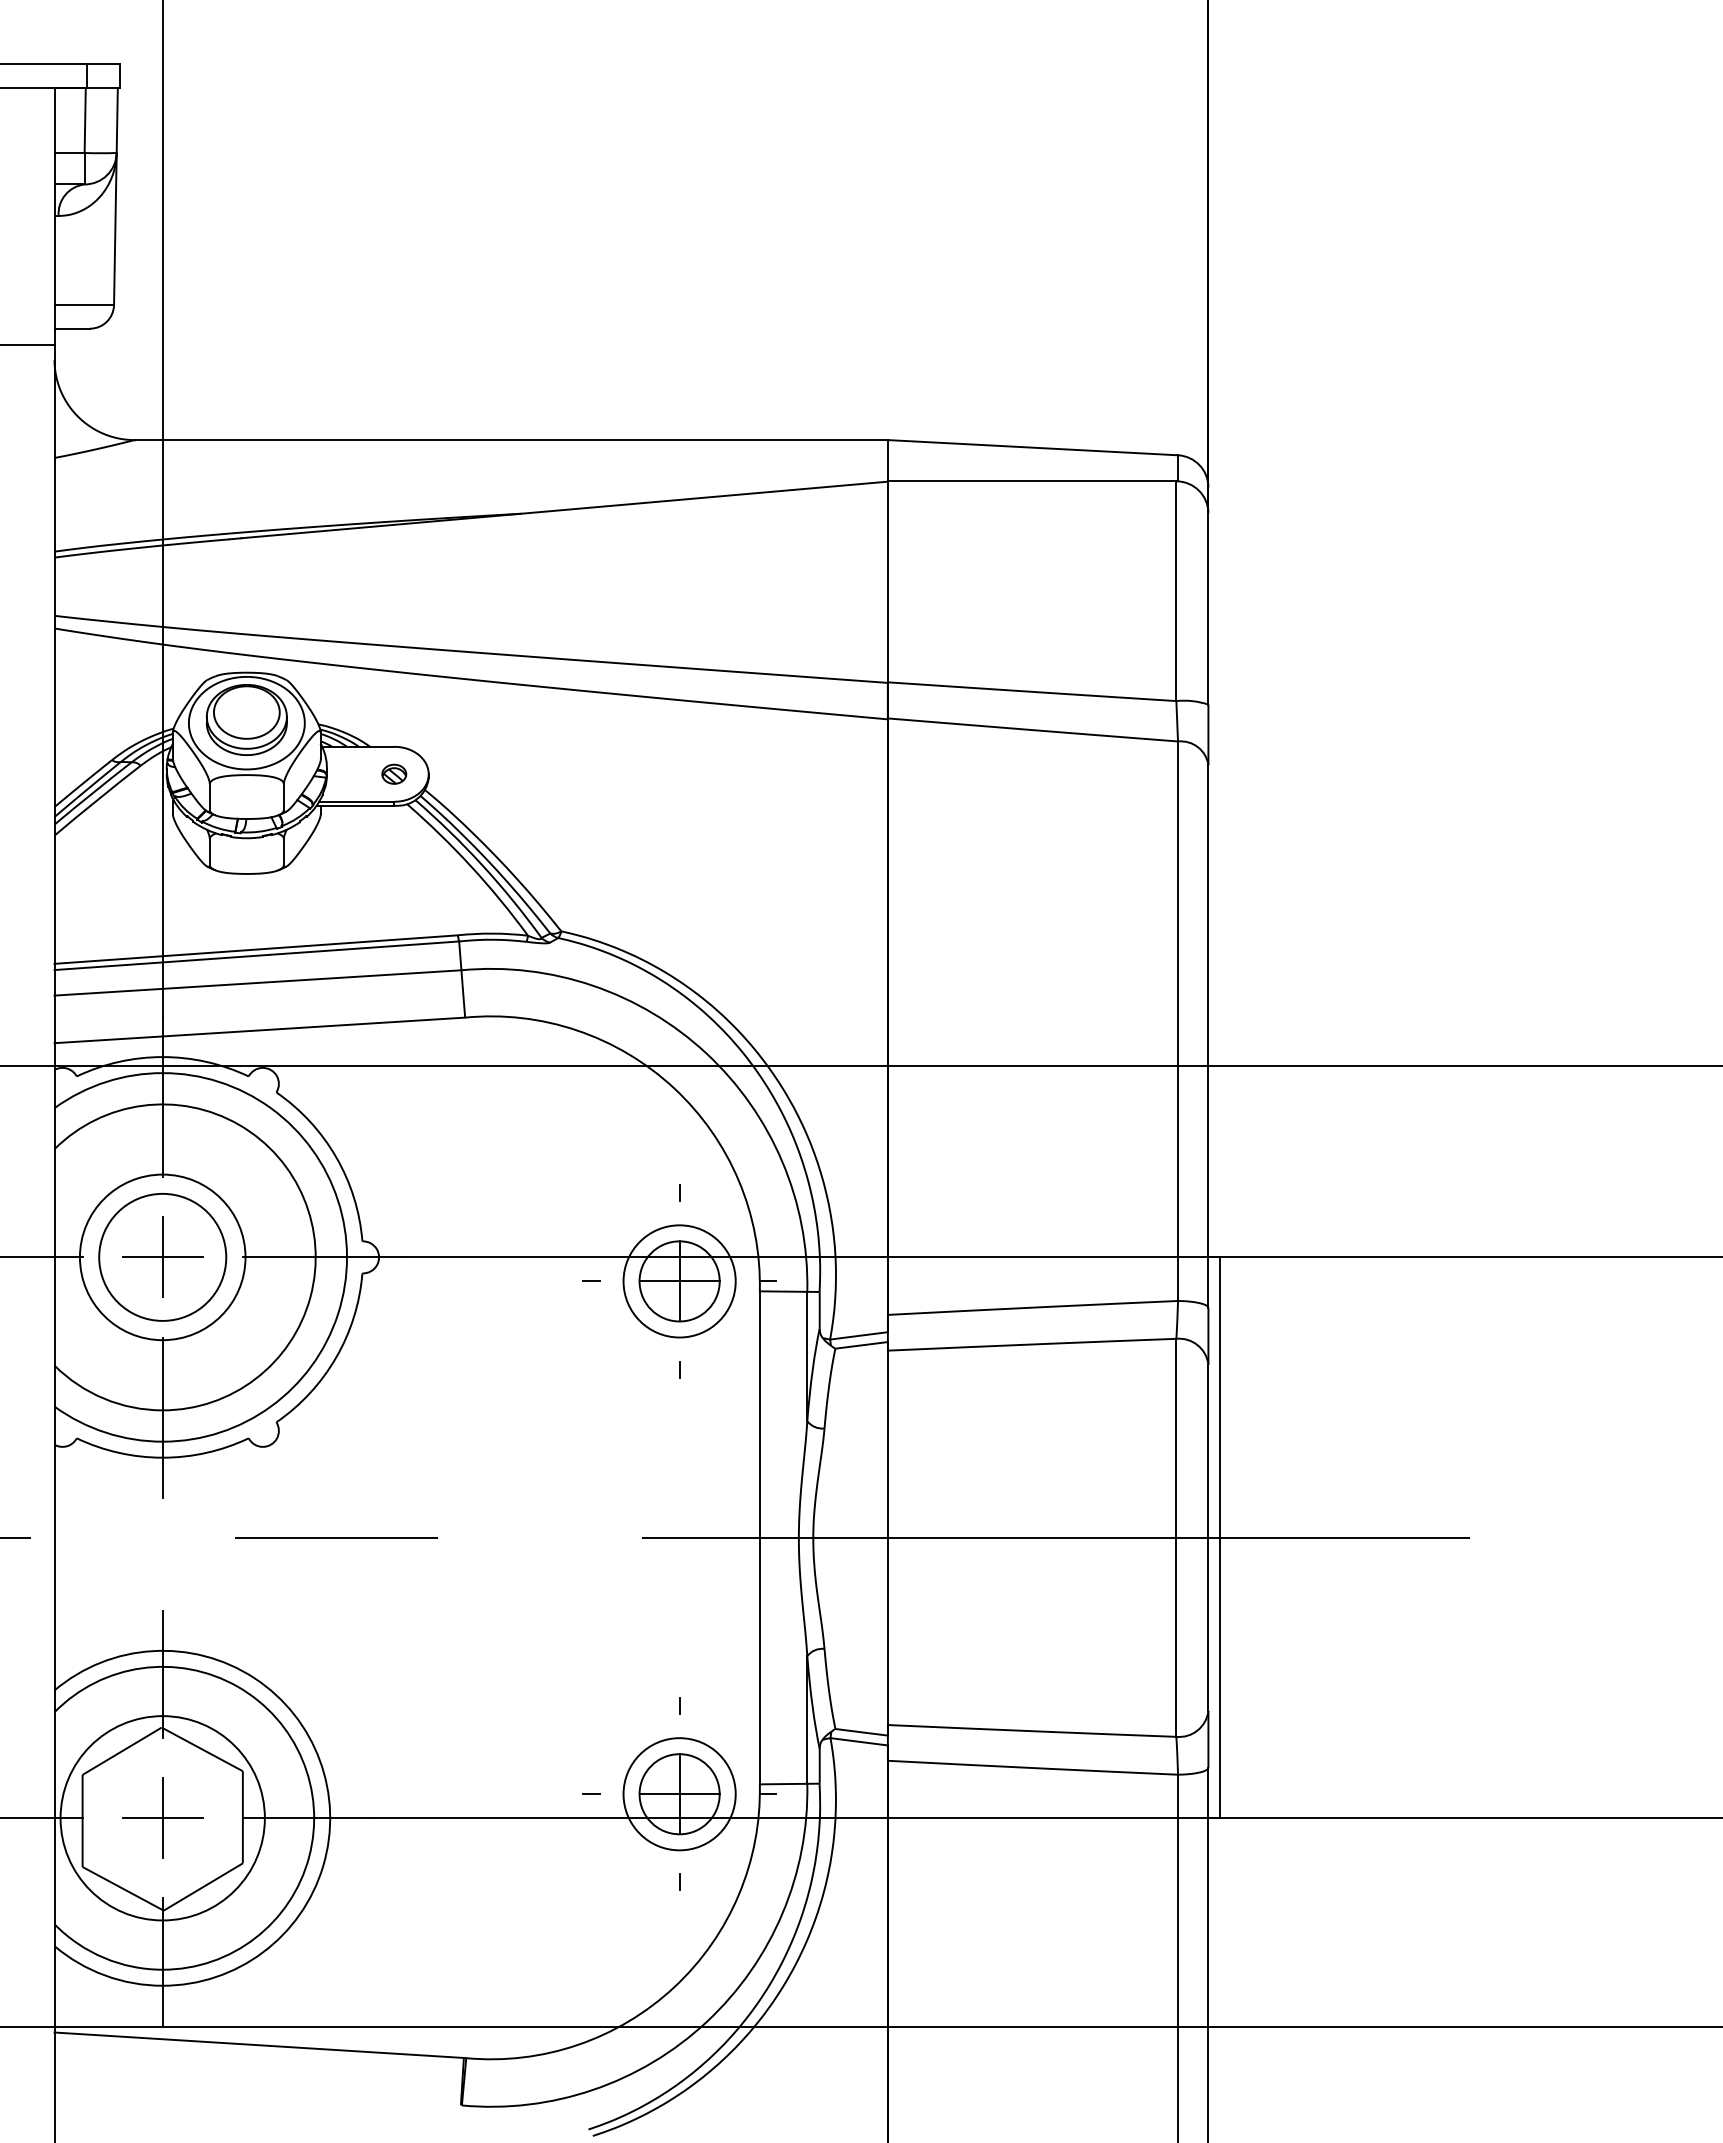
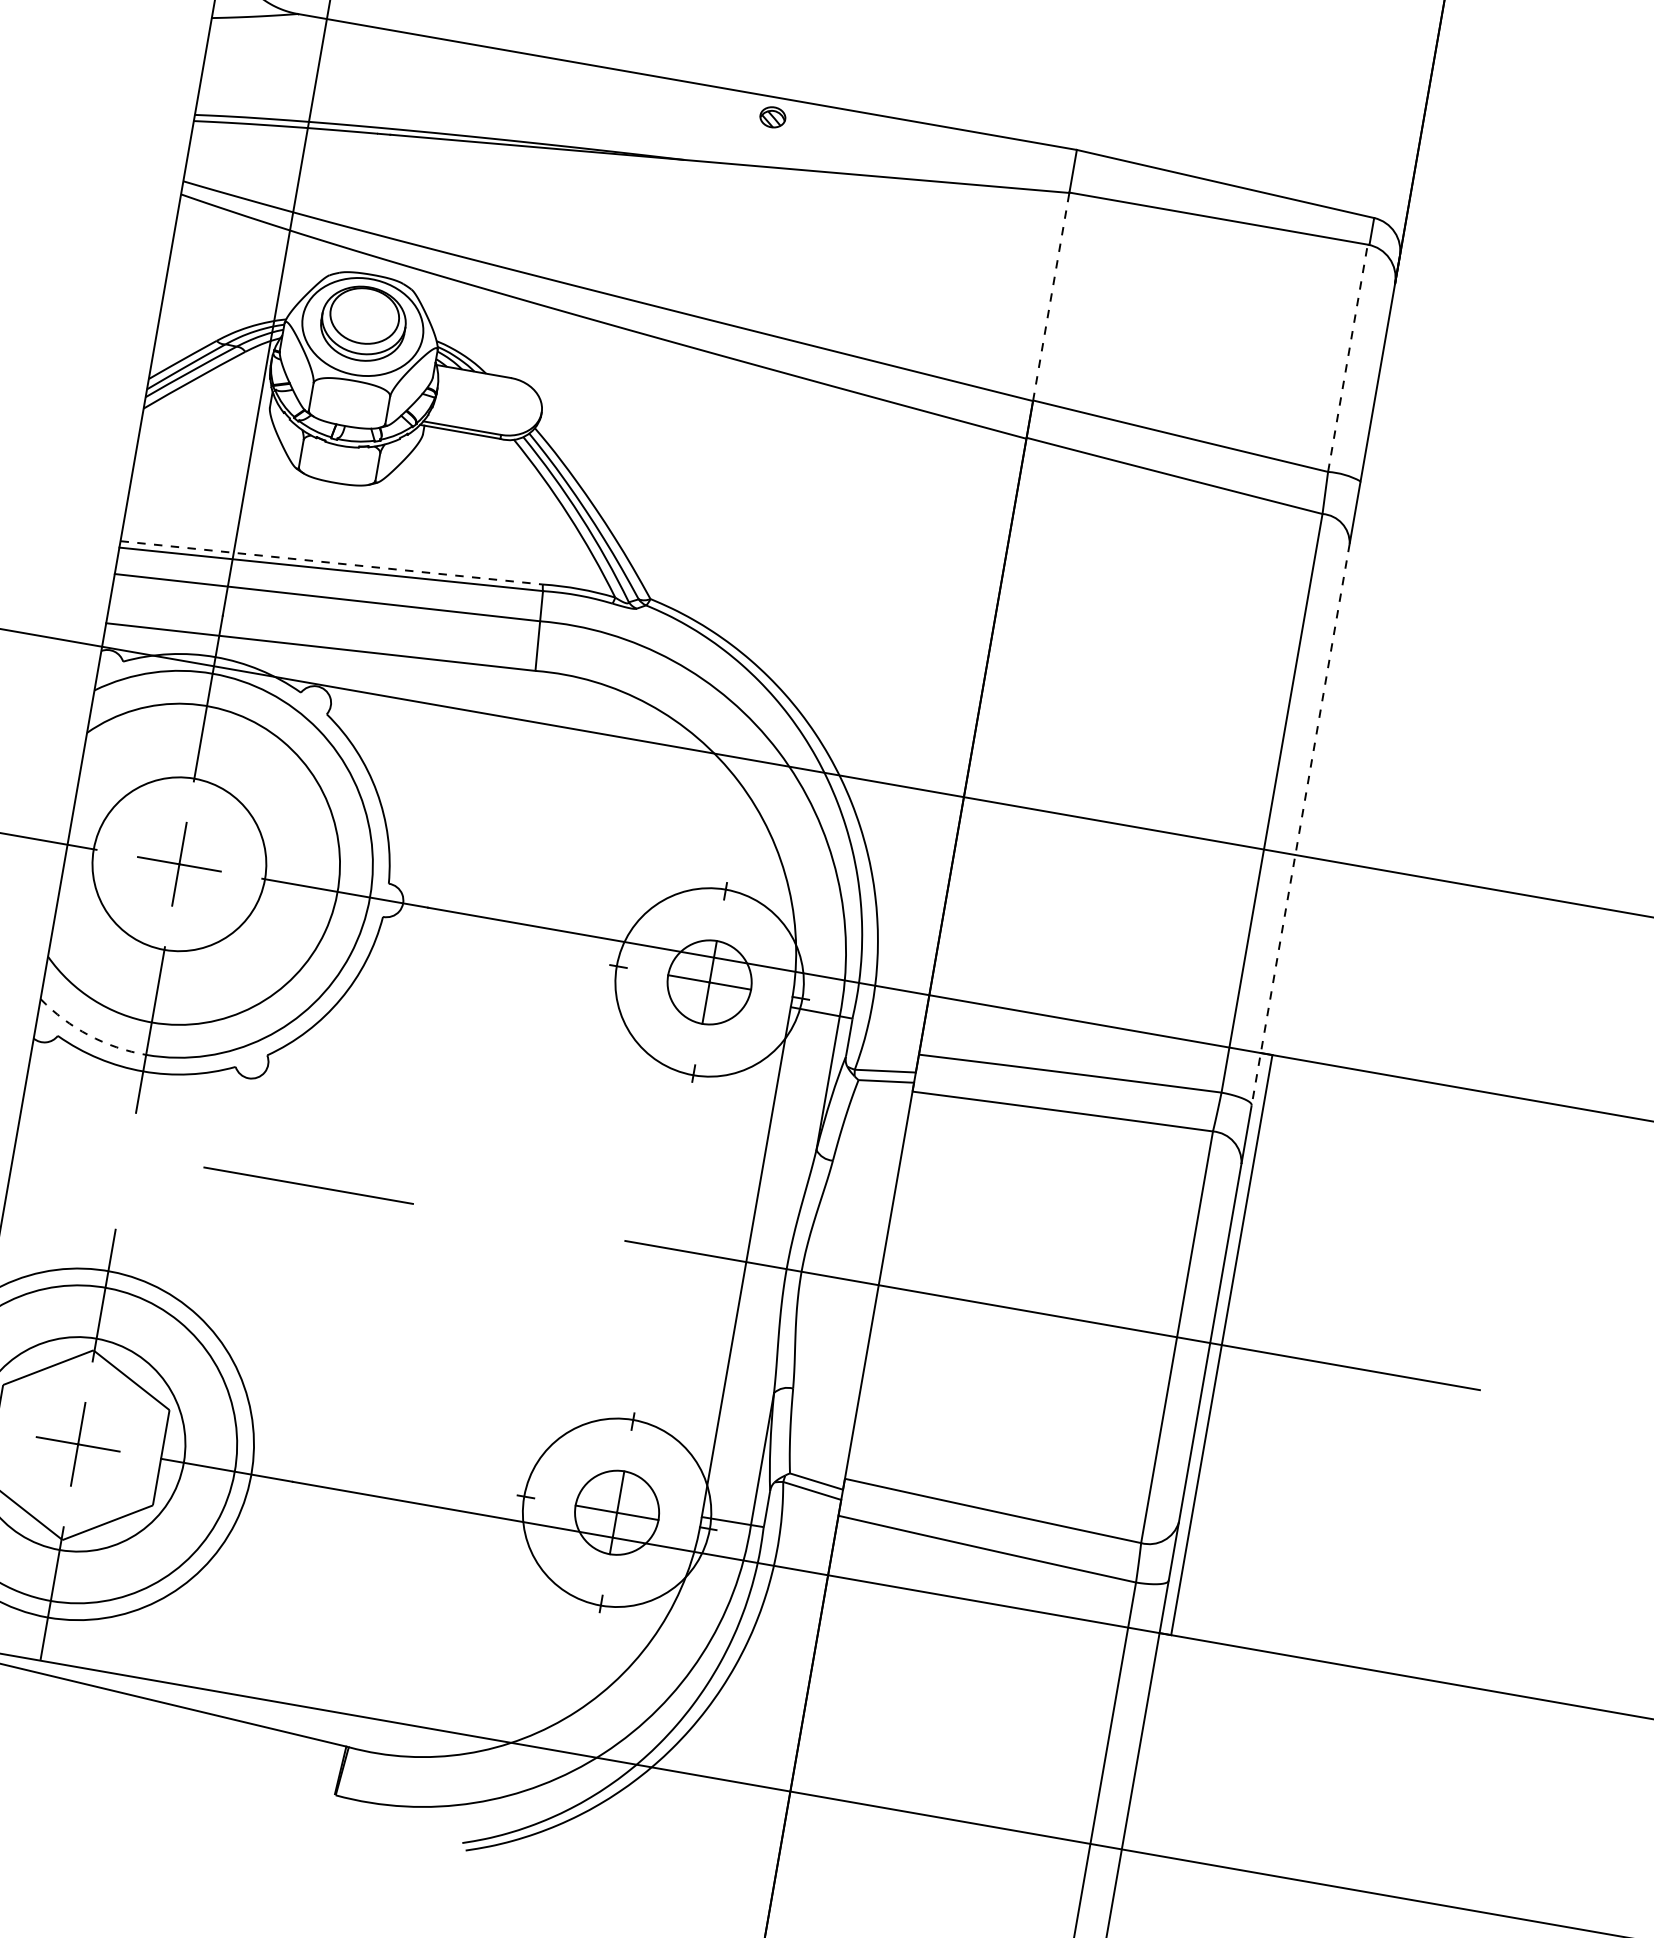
line: (887, 582) -> (1050, 297), solid -> dashed
line: (1176, 591) -> (1348, 358), solid -> dashed
part: (394, 773) -> (773, 116), moved
line: (256, 949) -> (331, 562), solid -> dashed
line: (1208, 1037) -> (1300, 825), solid -> dashed
circle: (162, 1257) -> (179, 864), removed
circle: (679, 1281) -> (709, 982), size x1.6
arc: (105, 1432) -> (88, 1035), solid -> dashed
circle: (679, 1794) -> (616, 1513), size x1.6

